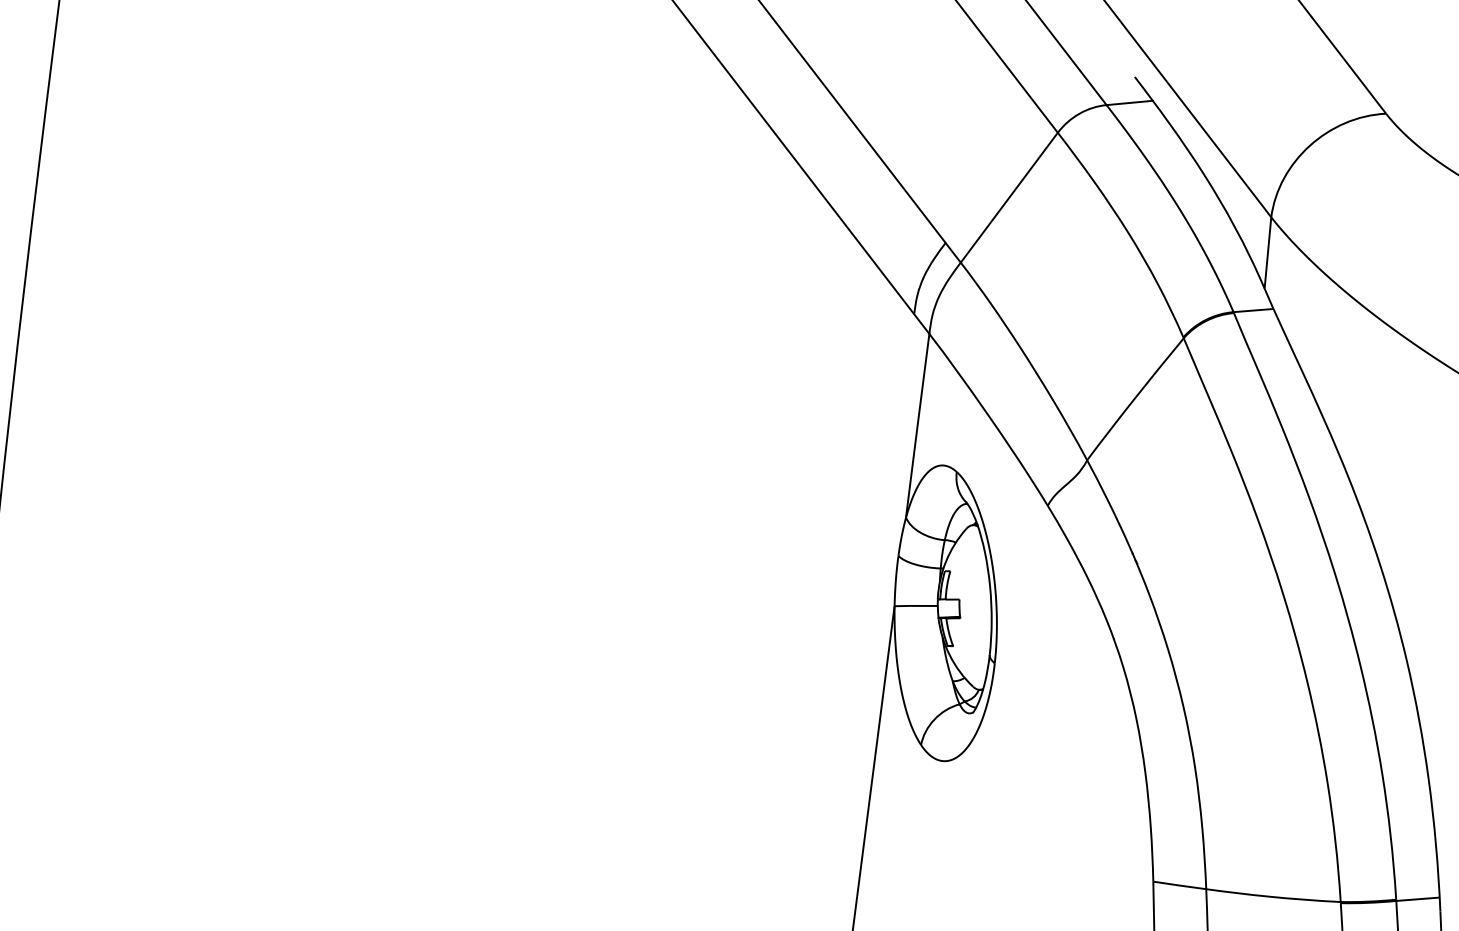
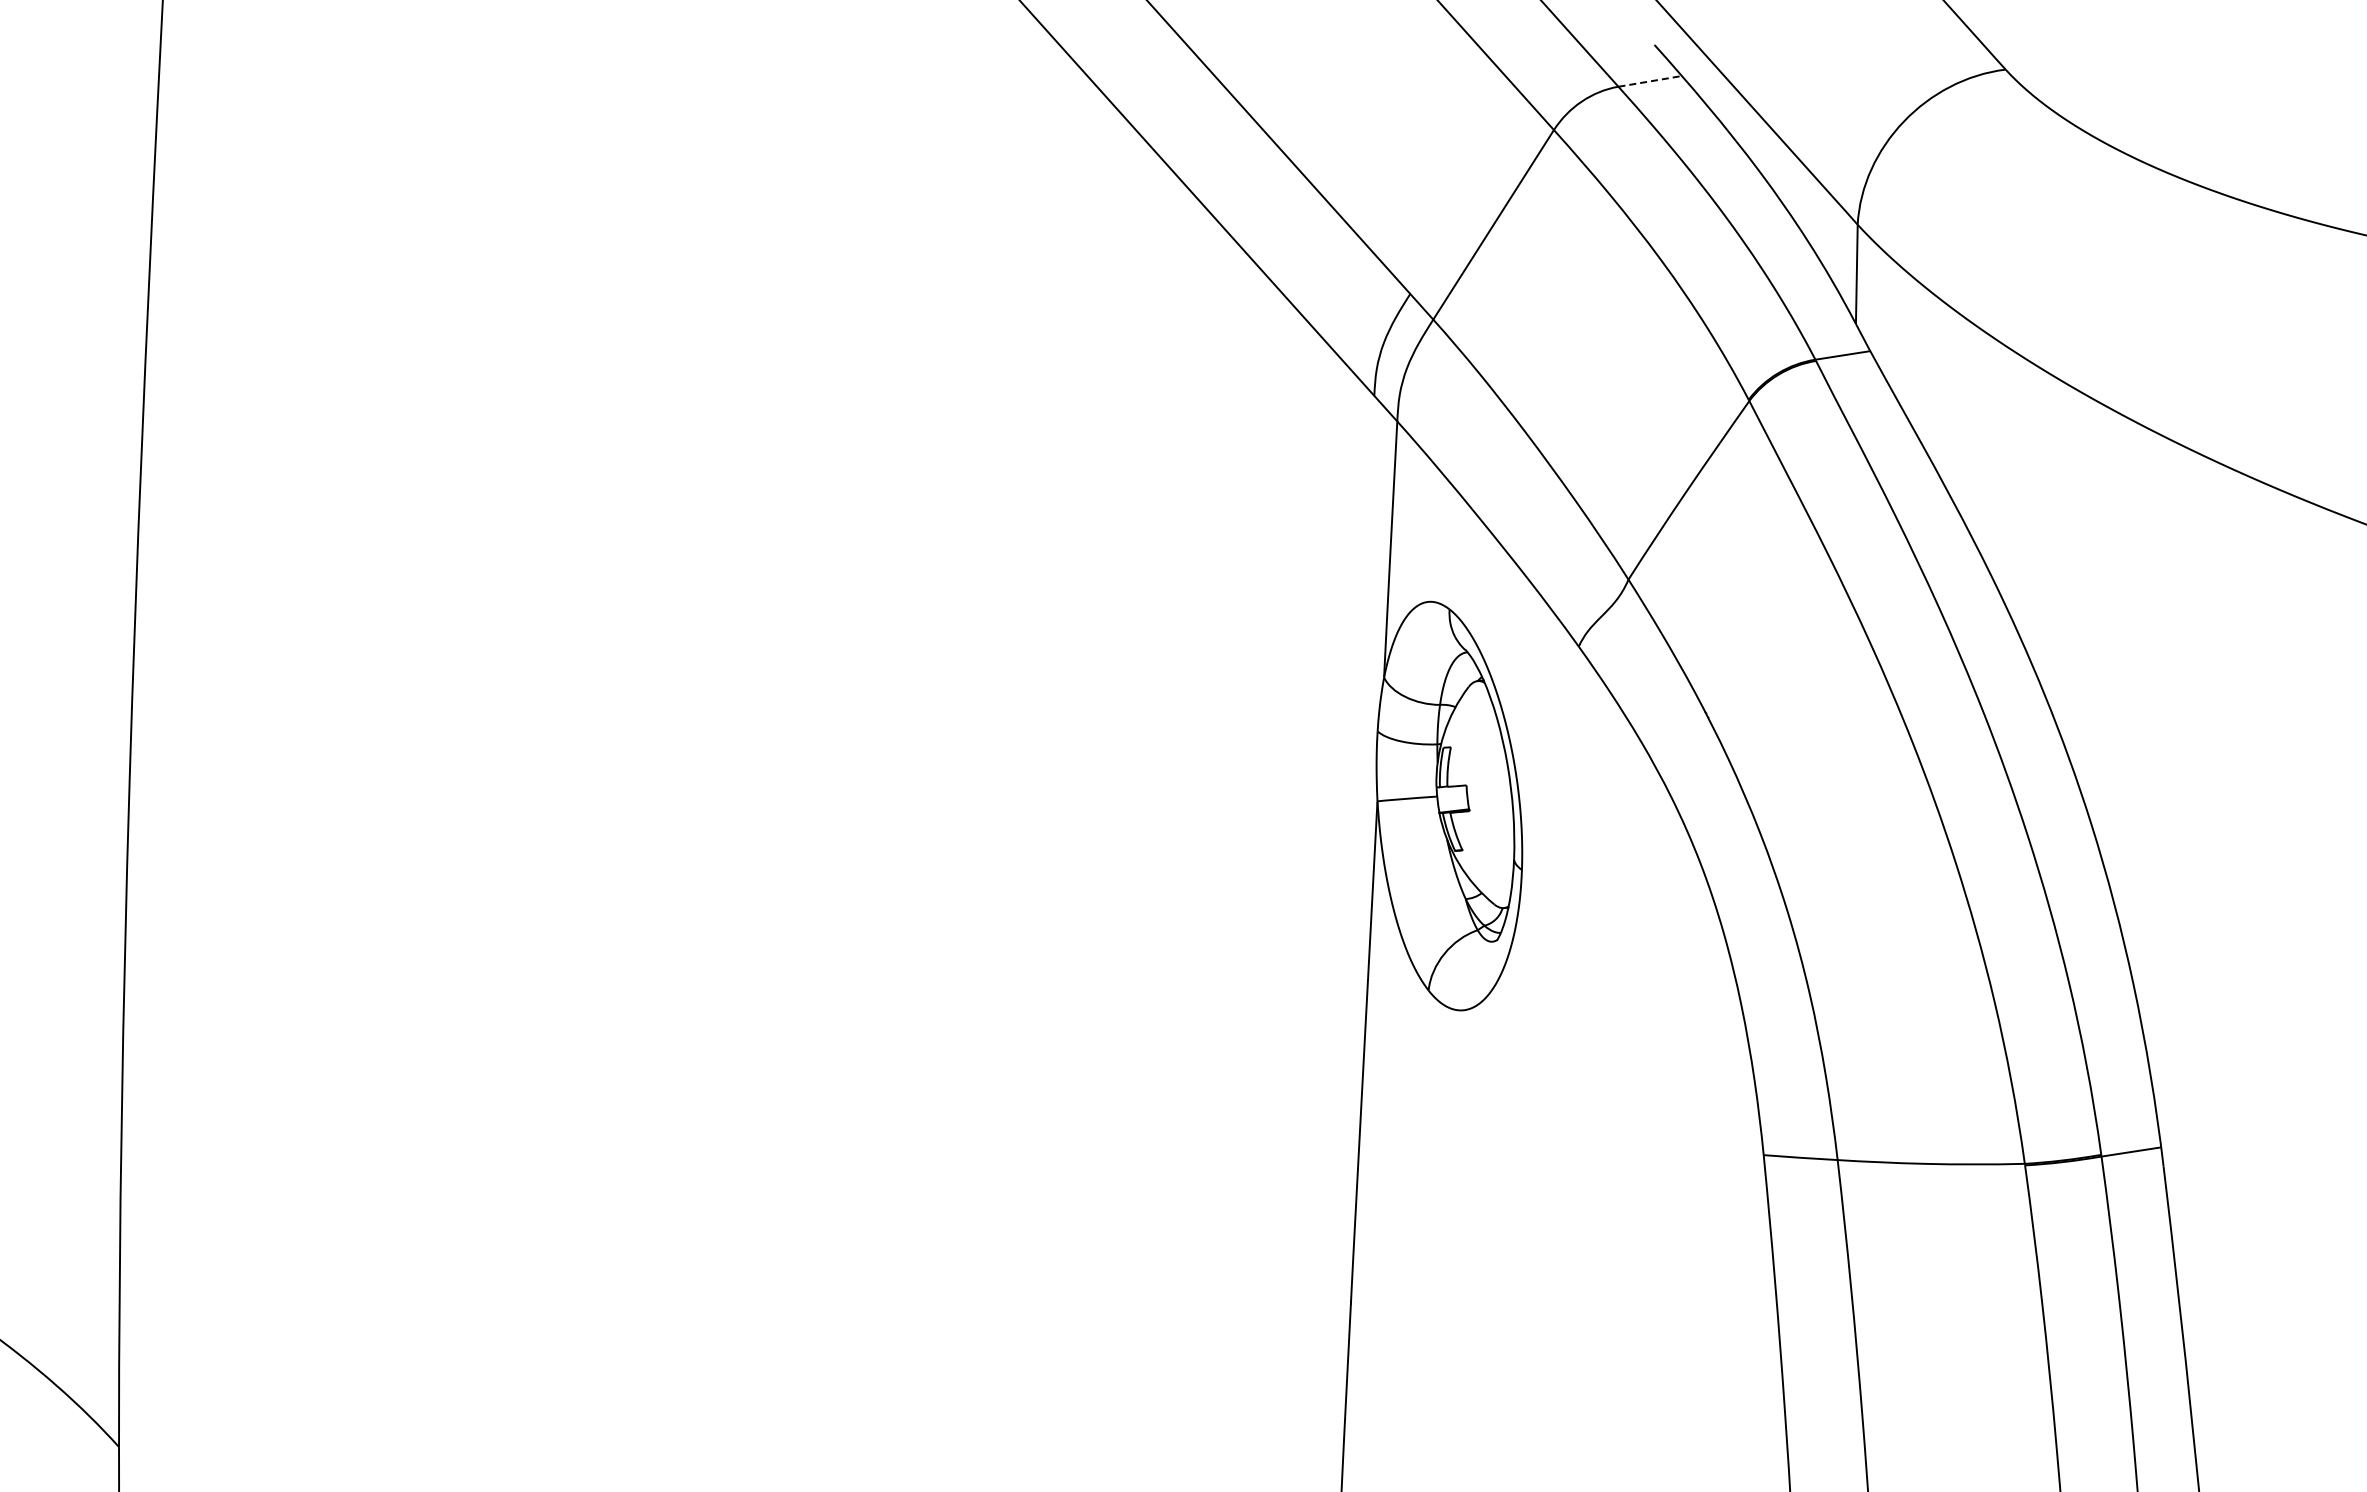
line: (1129, 103) -> (1650, 81), solid -> dashed

